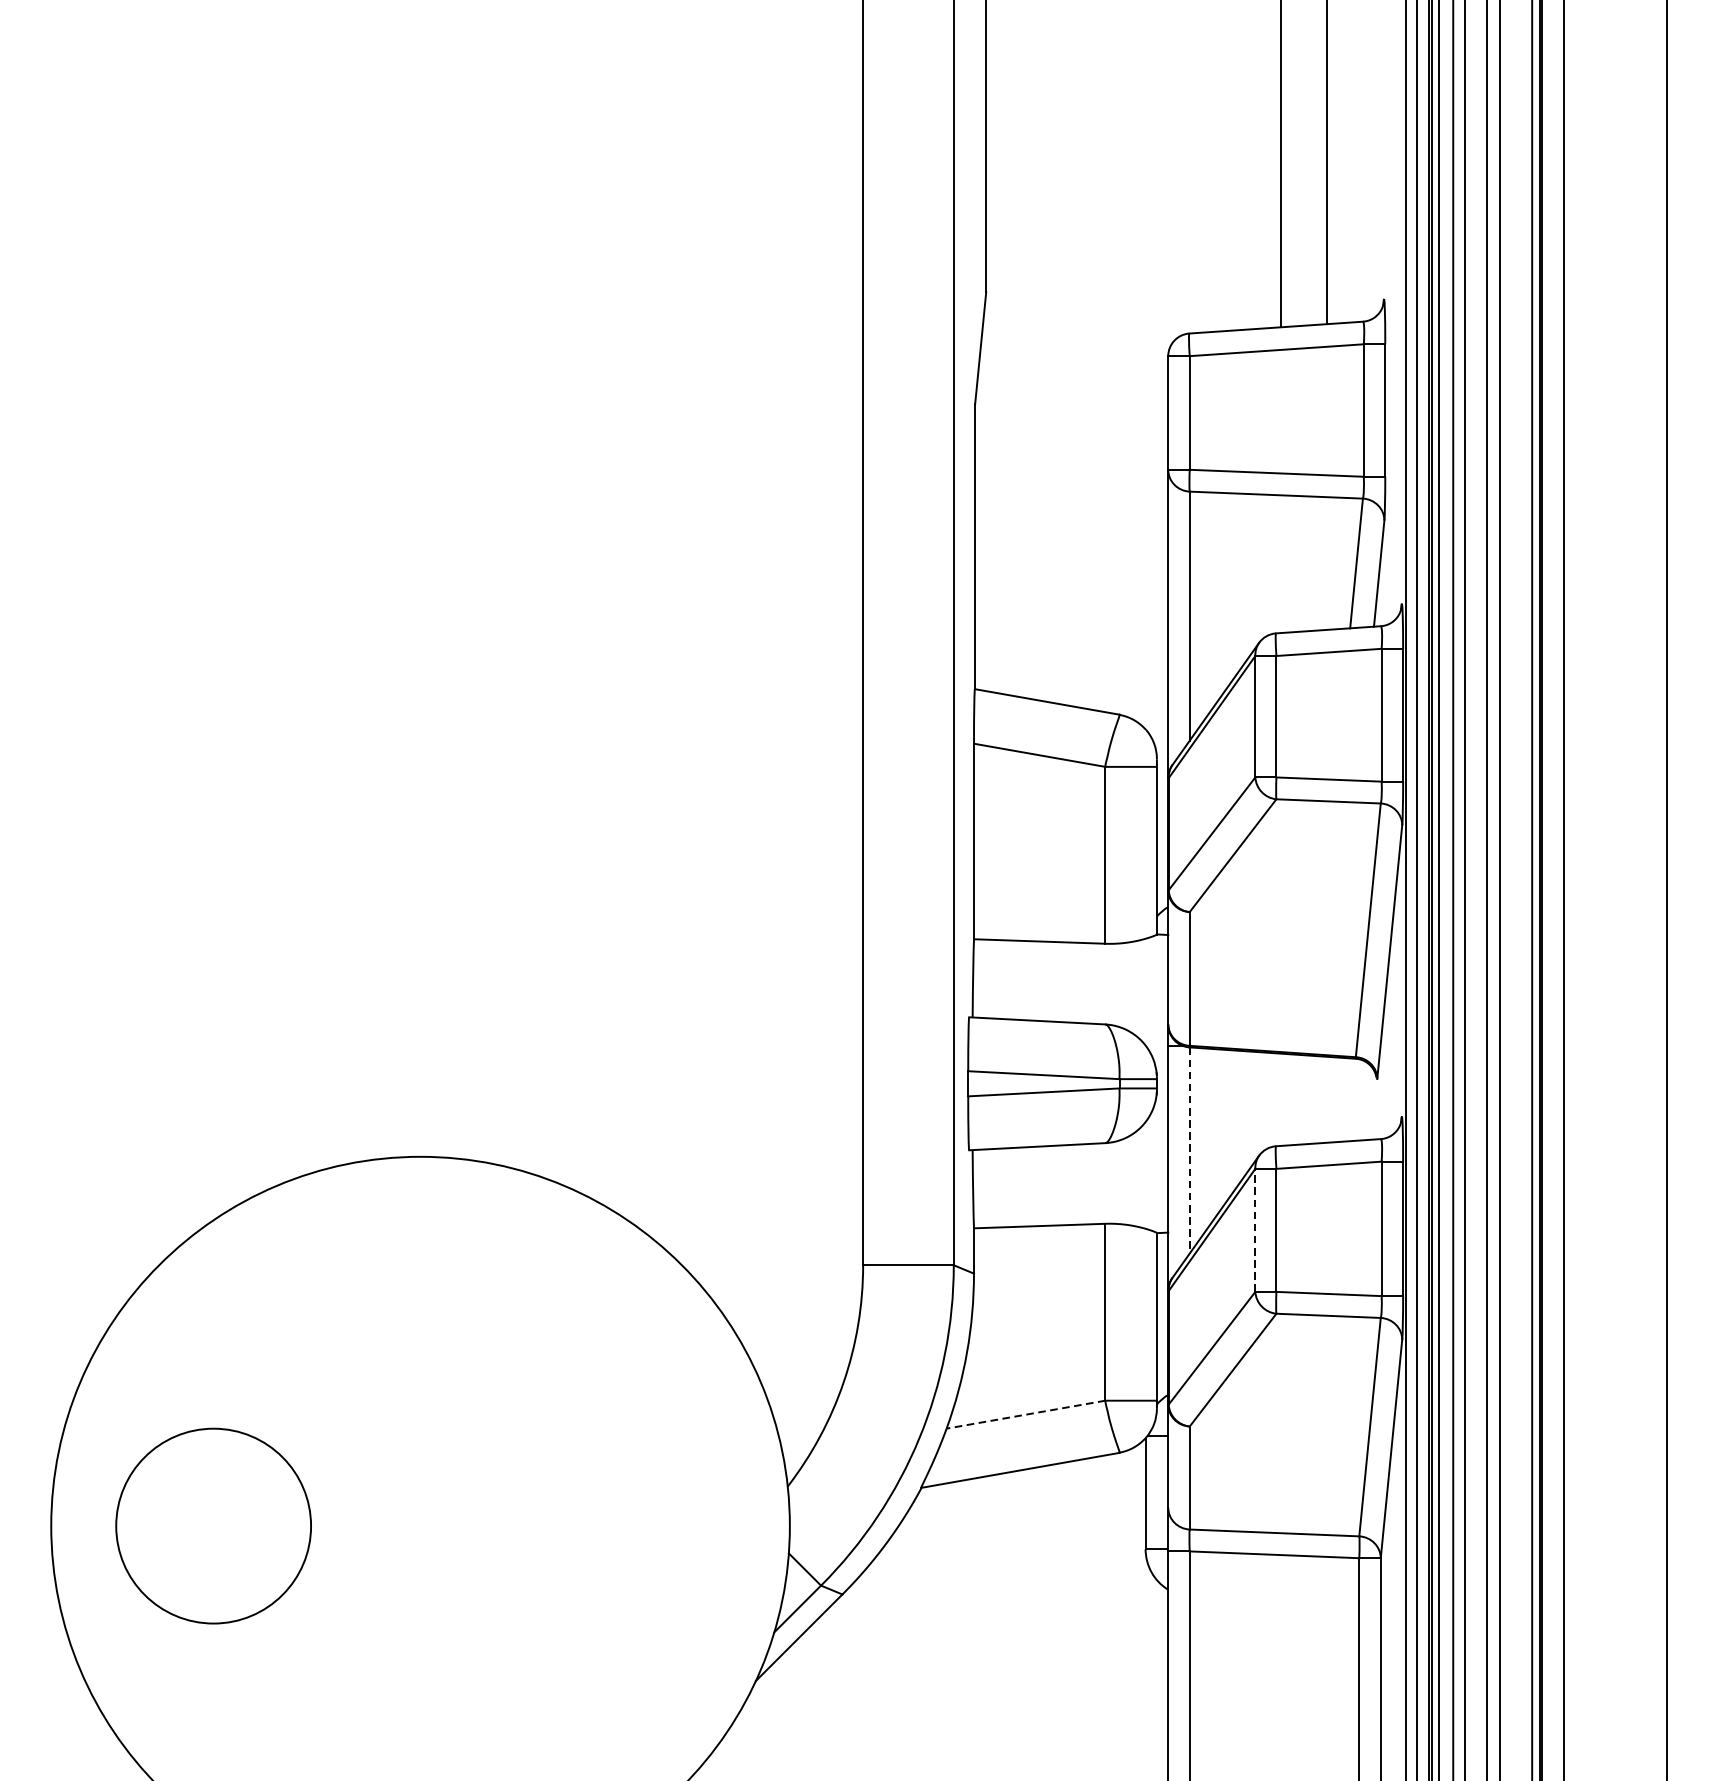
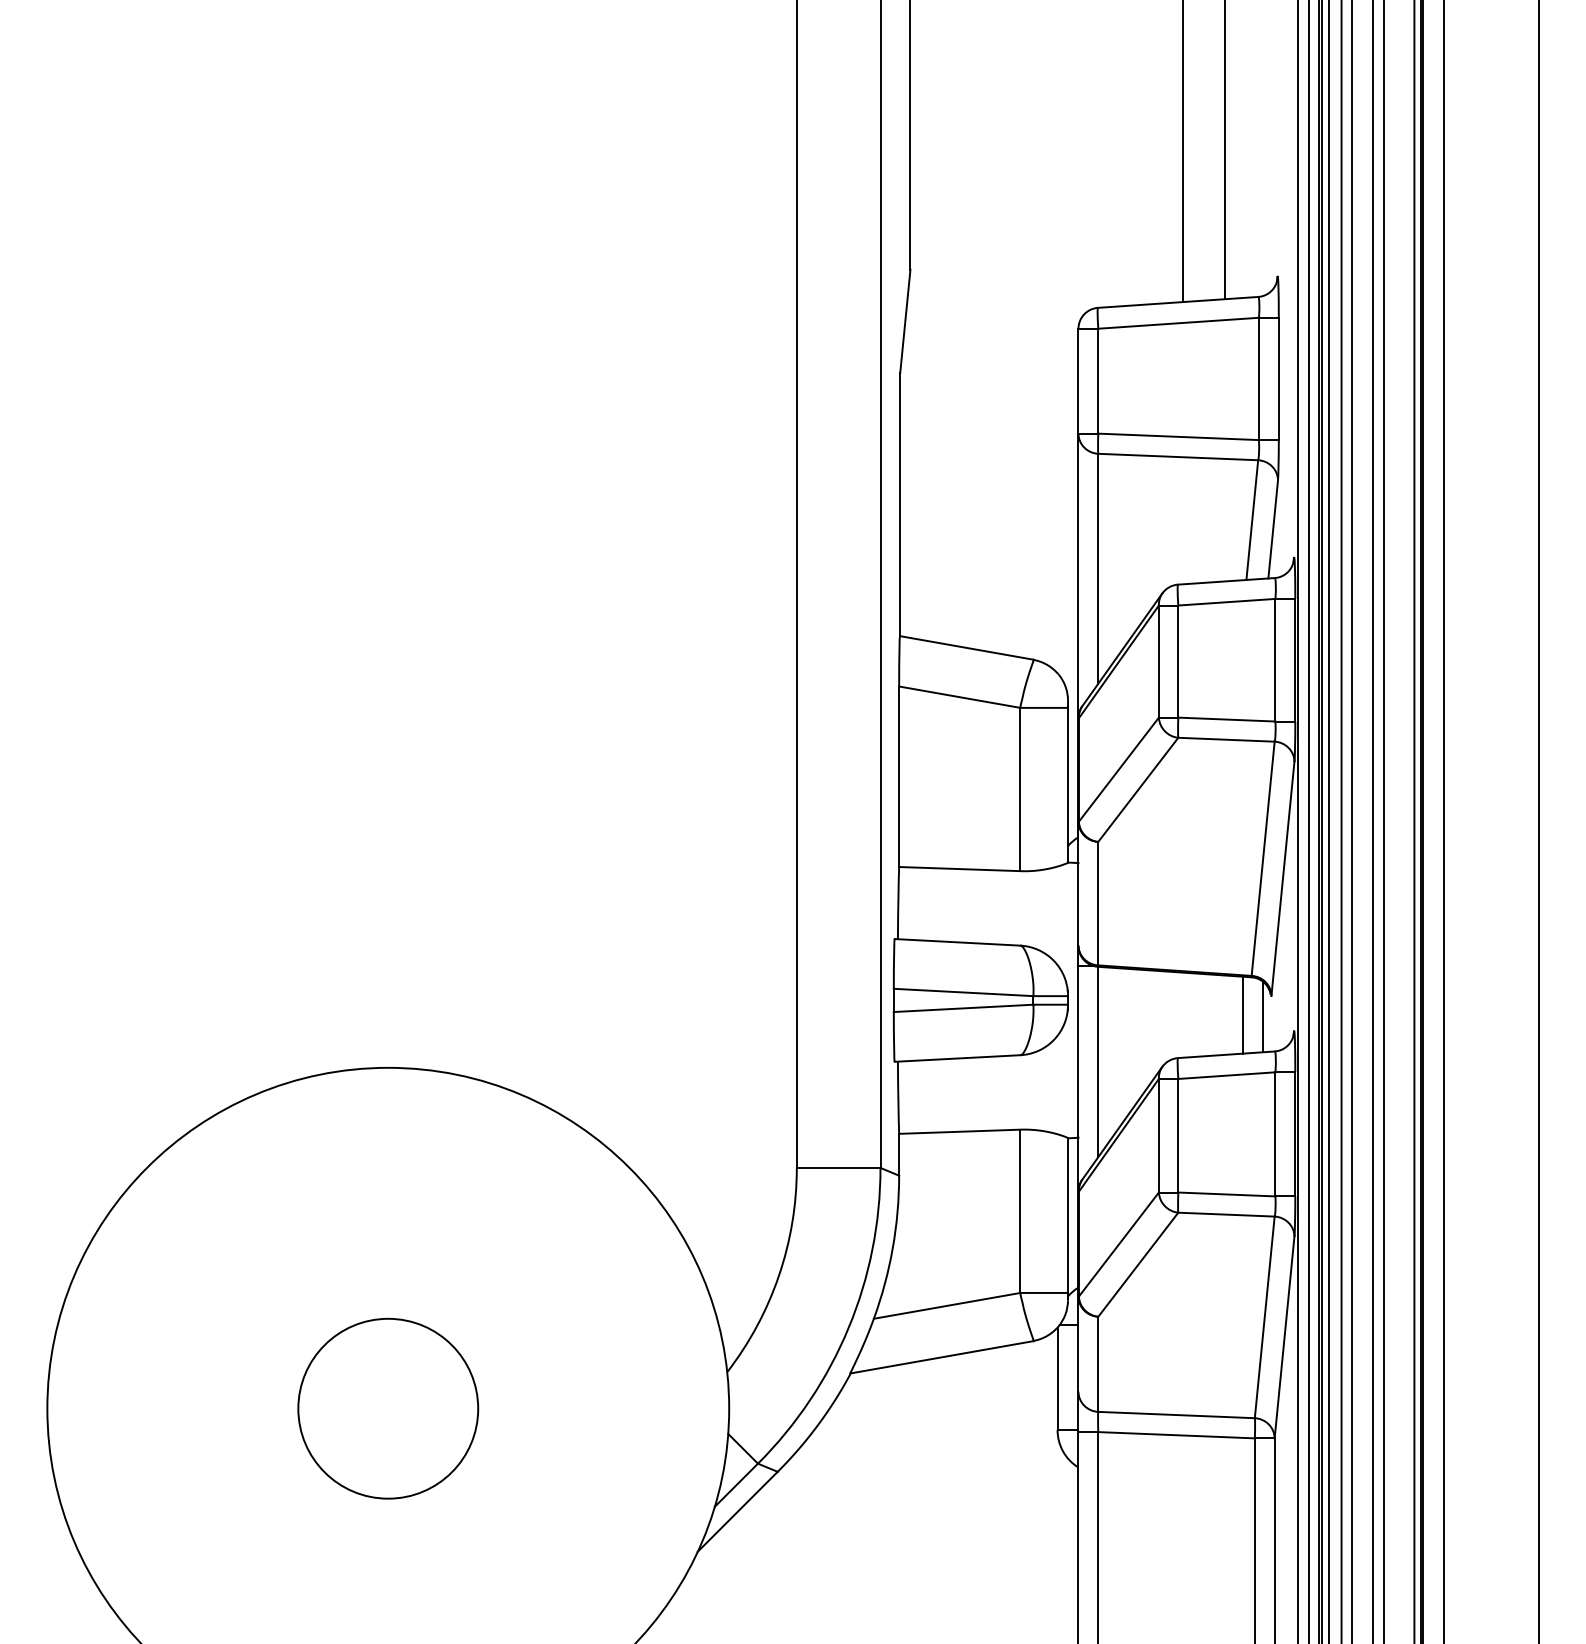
line: (1347, 1099) -> (1243, 1014), added
line: (1368, 1101) -> (1263, 1016), added
line: (1189, 1151) -> (1098, 1062), dashed -> solid
line: (1254, 1230) -> (1158, 1135), dashed -> solid
line: (1025, 1414) -> (946, 1305), dashed -> solid
circle: (213, 1525) -> (388, 1408), moved

